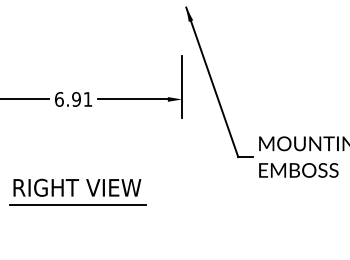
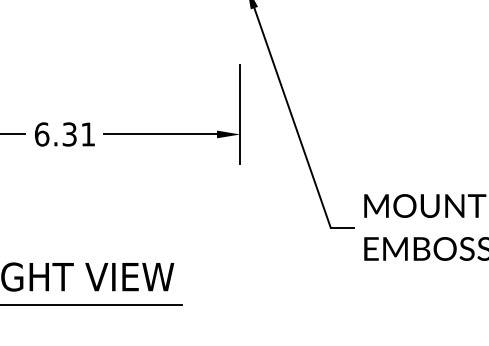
text: (76, 99) -> (69, 134), 6.91 -> 6.31

